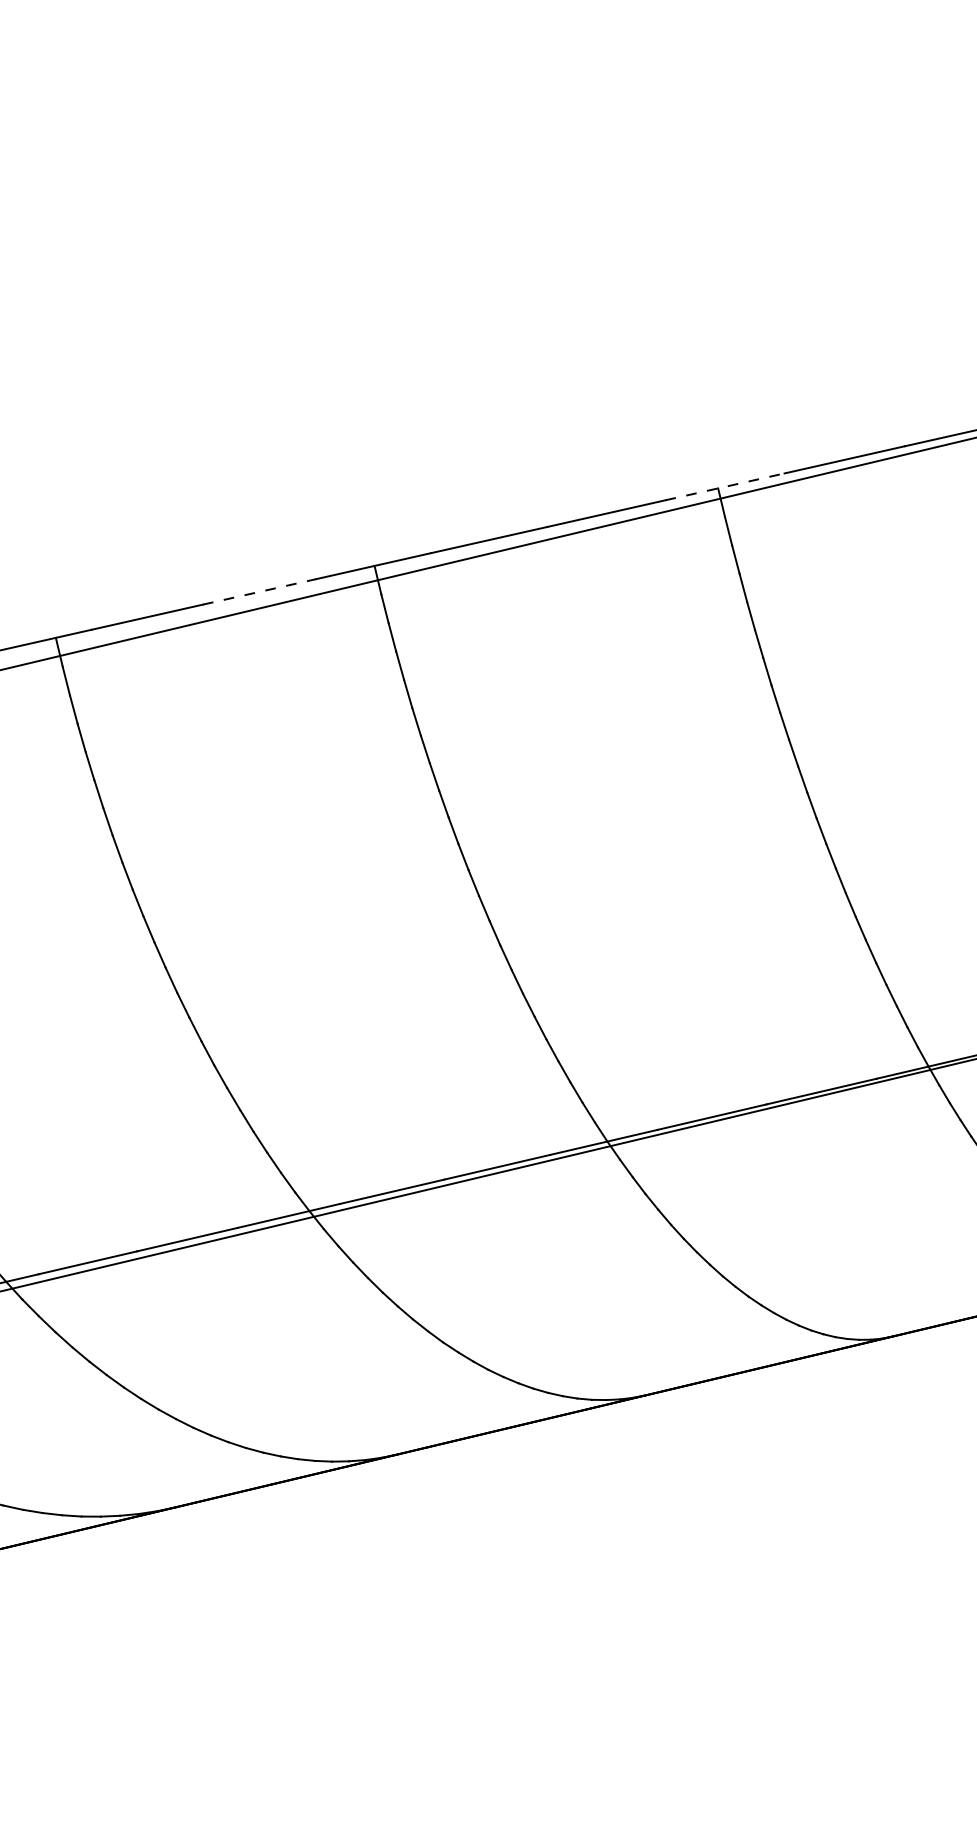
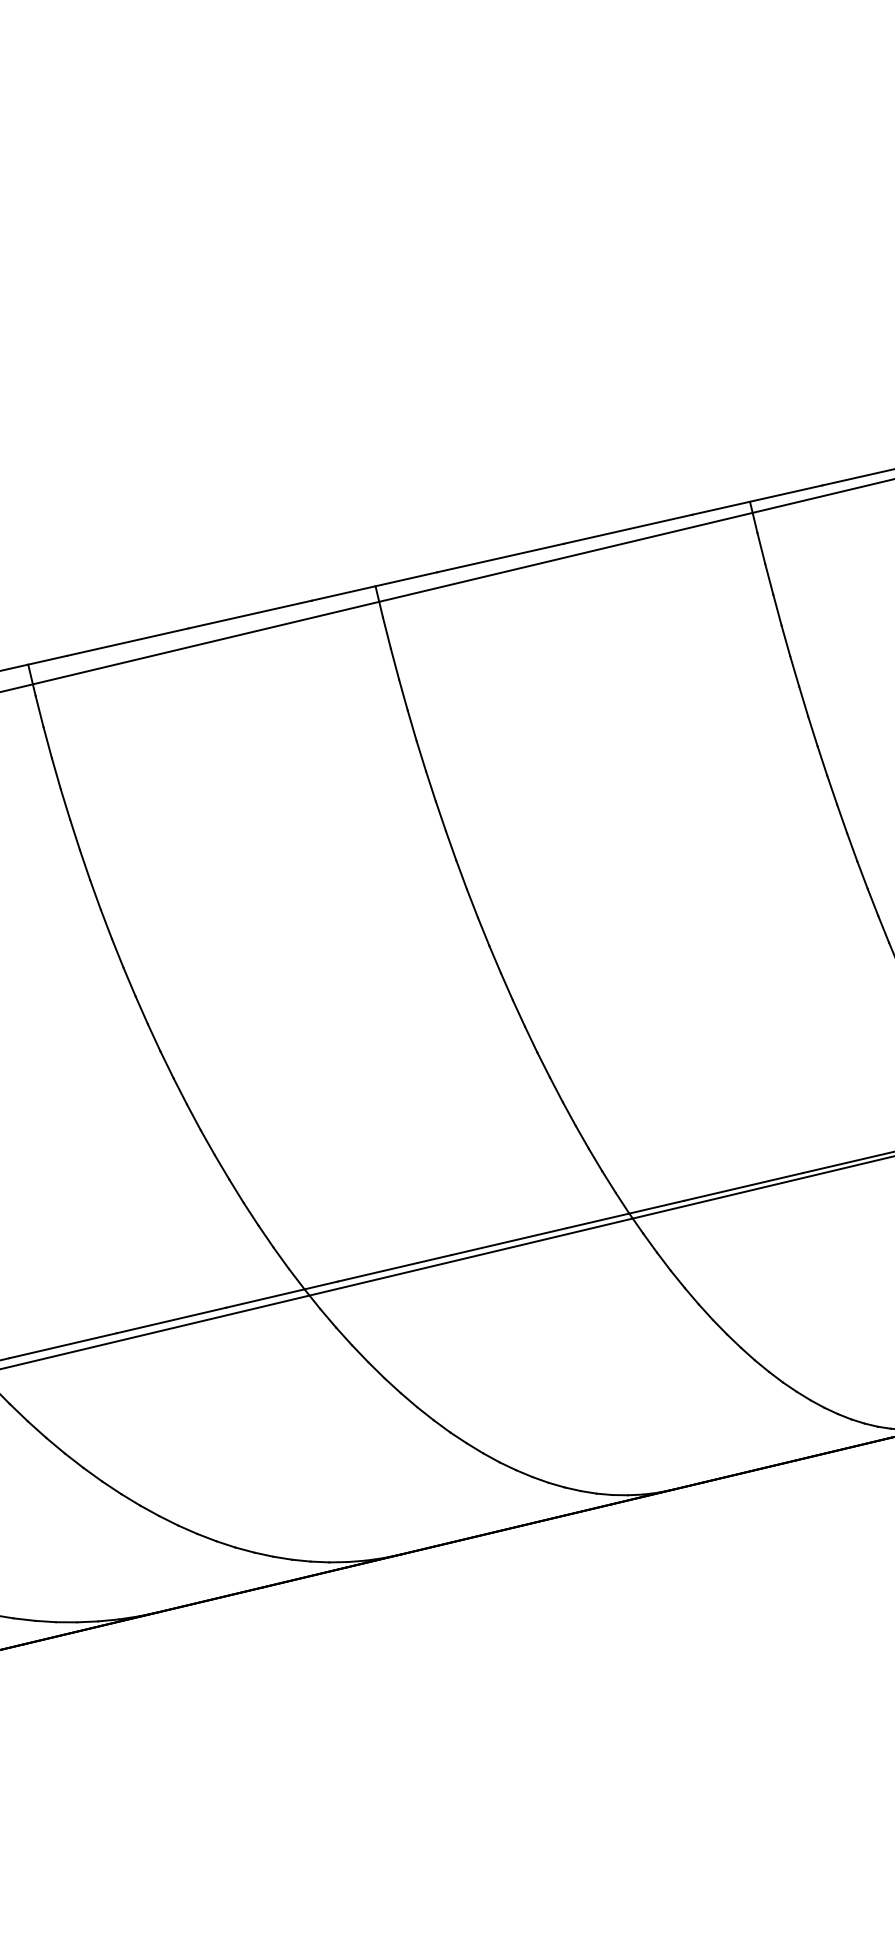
line: (725, 486) -> (757, 499), dashed -> solid
line: (260, 591) -> (251, 614), dashed -> solid

